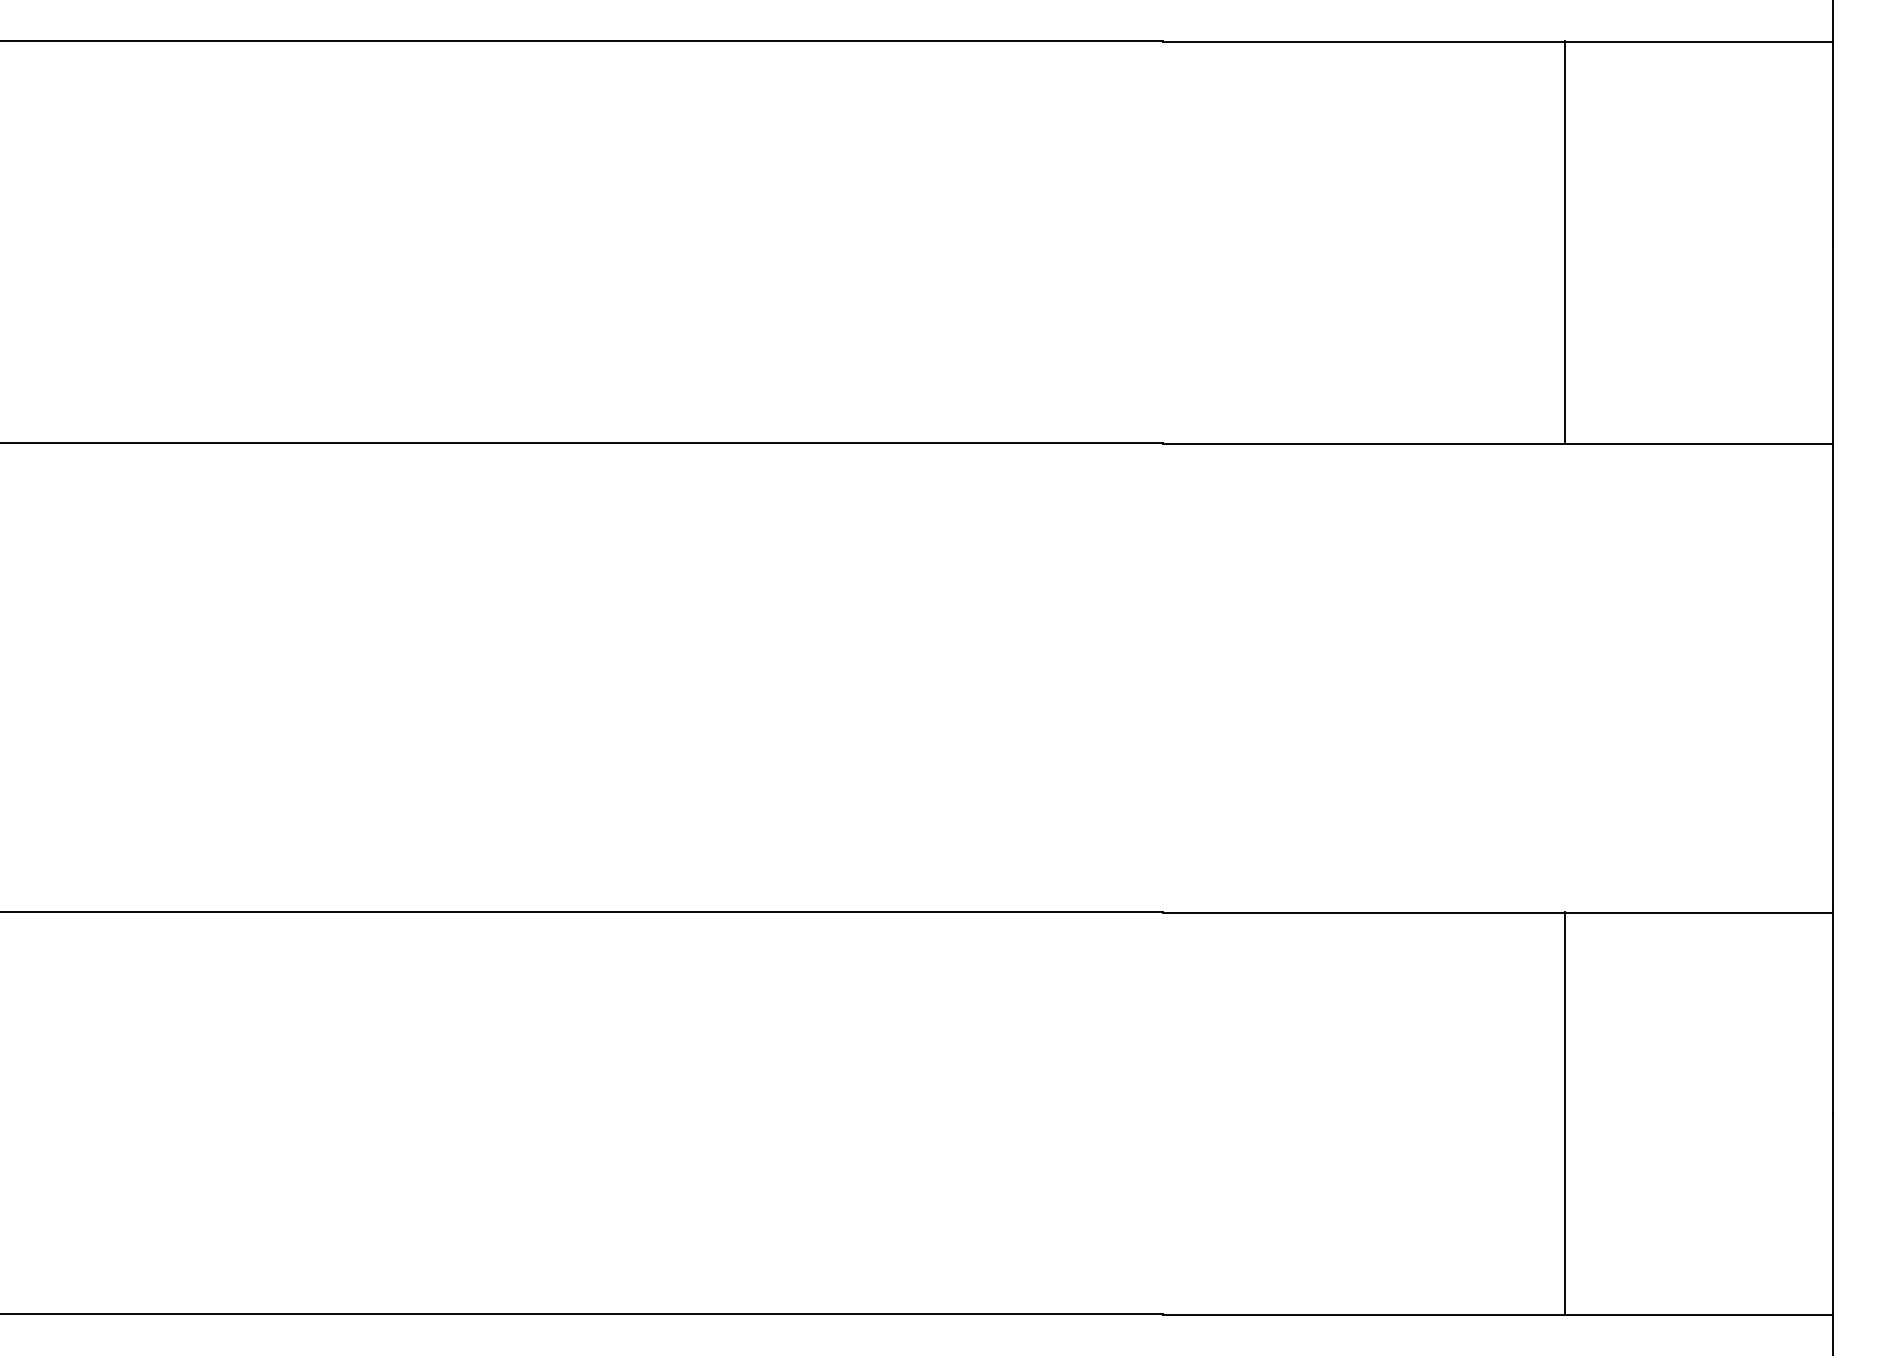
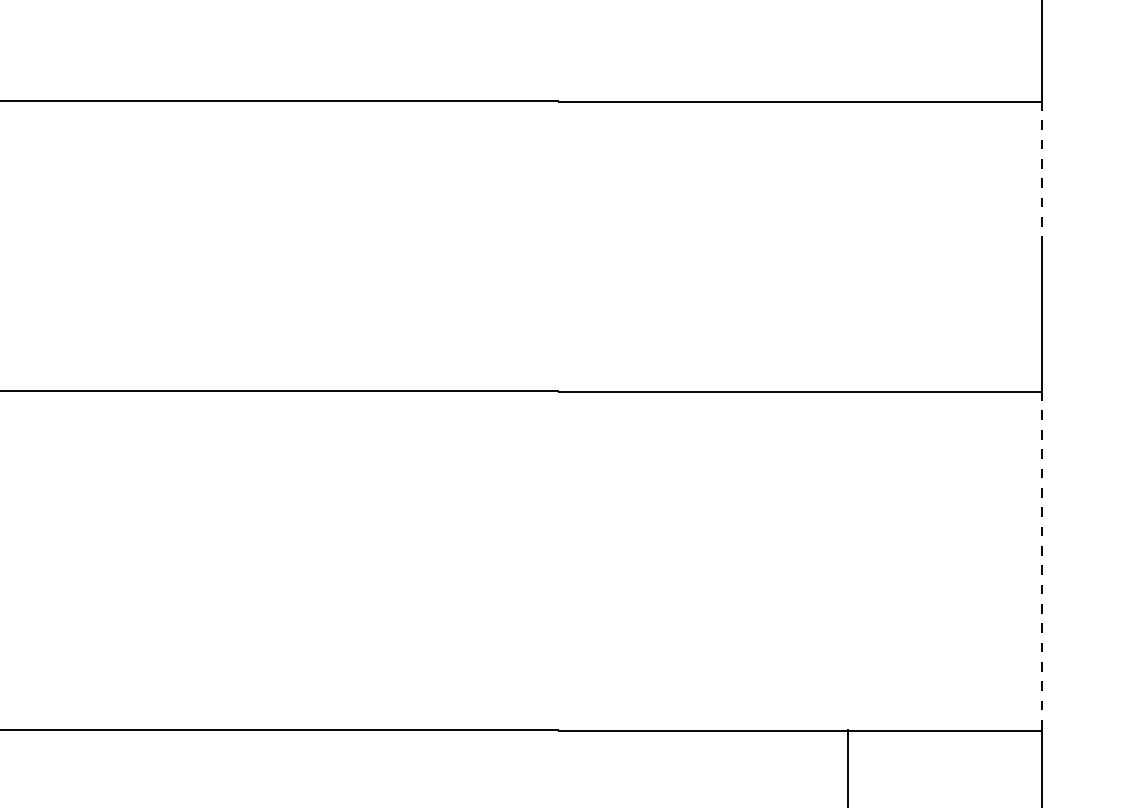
line: (1832, 141) -> (1041, 173), solid -> dashed
line: (1564, 241) -> (847, 245), removed
line: (1832, 677) -> (1041, 560), solid -> dashed

